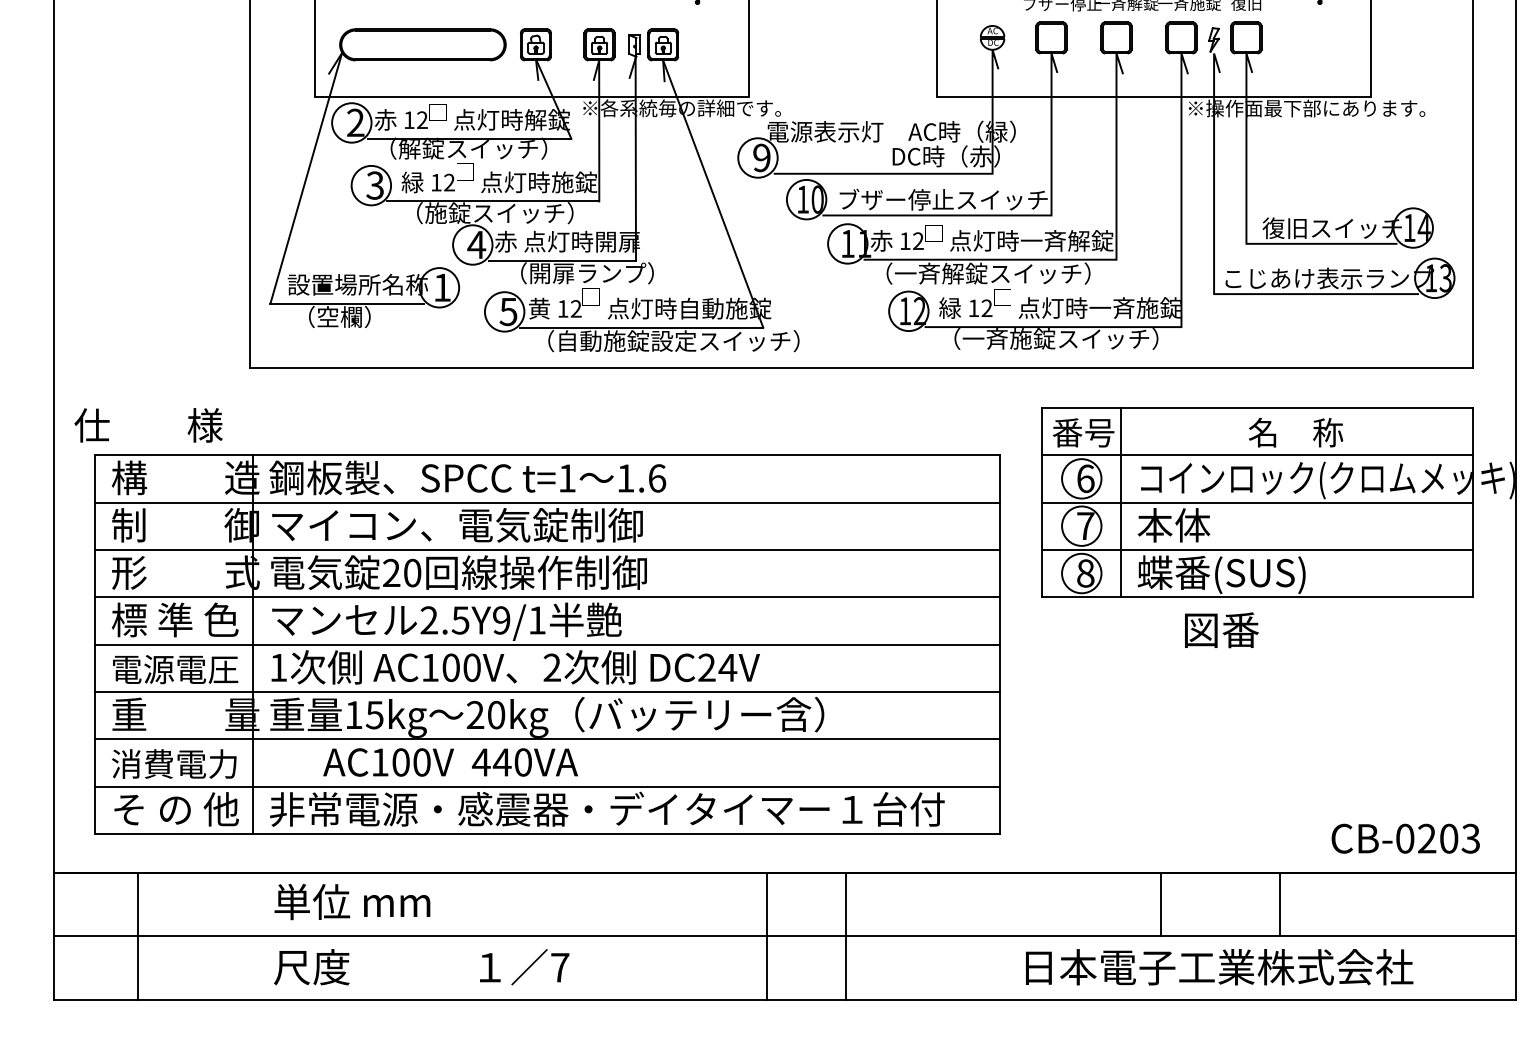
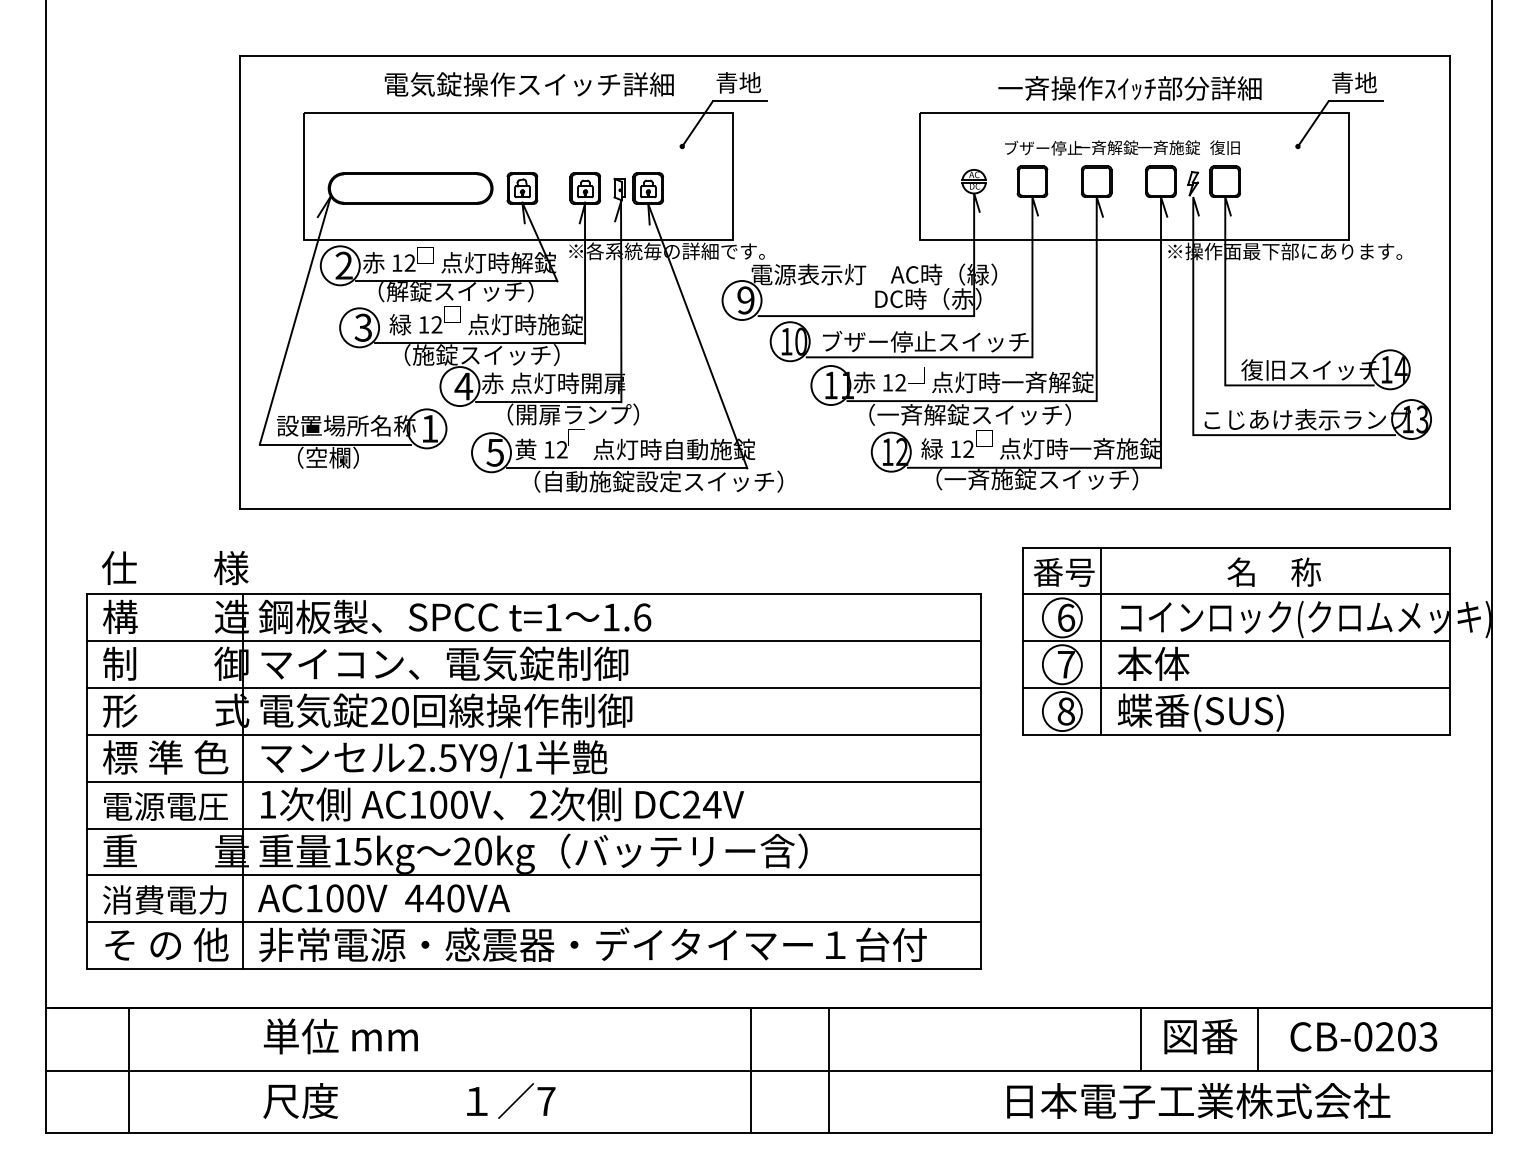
text: (148, 424) -> (175, 567), moved
text: (1221, 630) -> (1200, 1036), moved
text: (450, 762) -> (383, 898), moved
text: (1405, 838) -> (1363, 1036), moved

